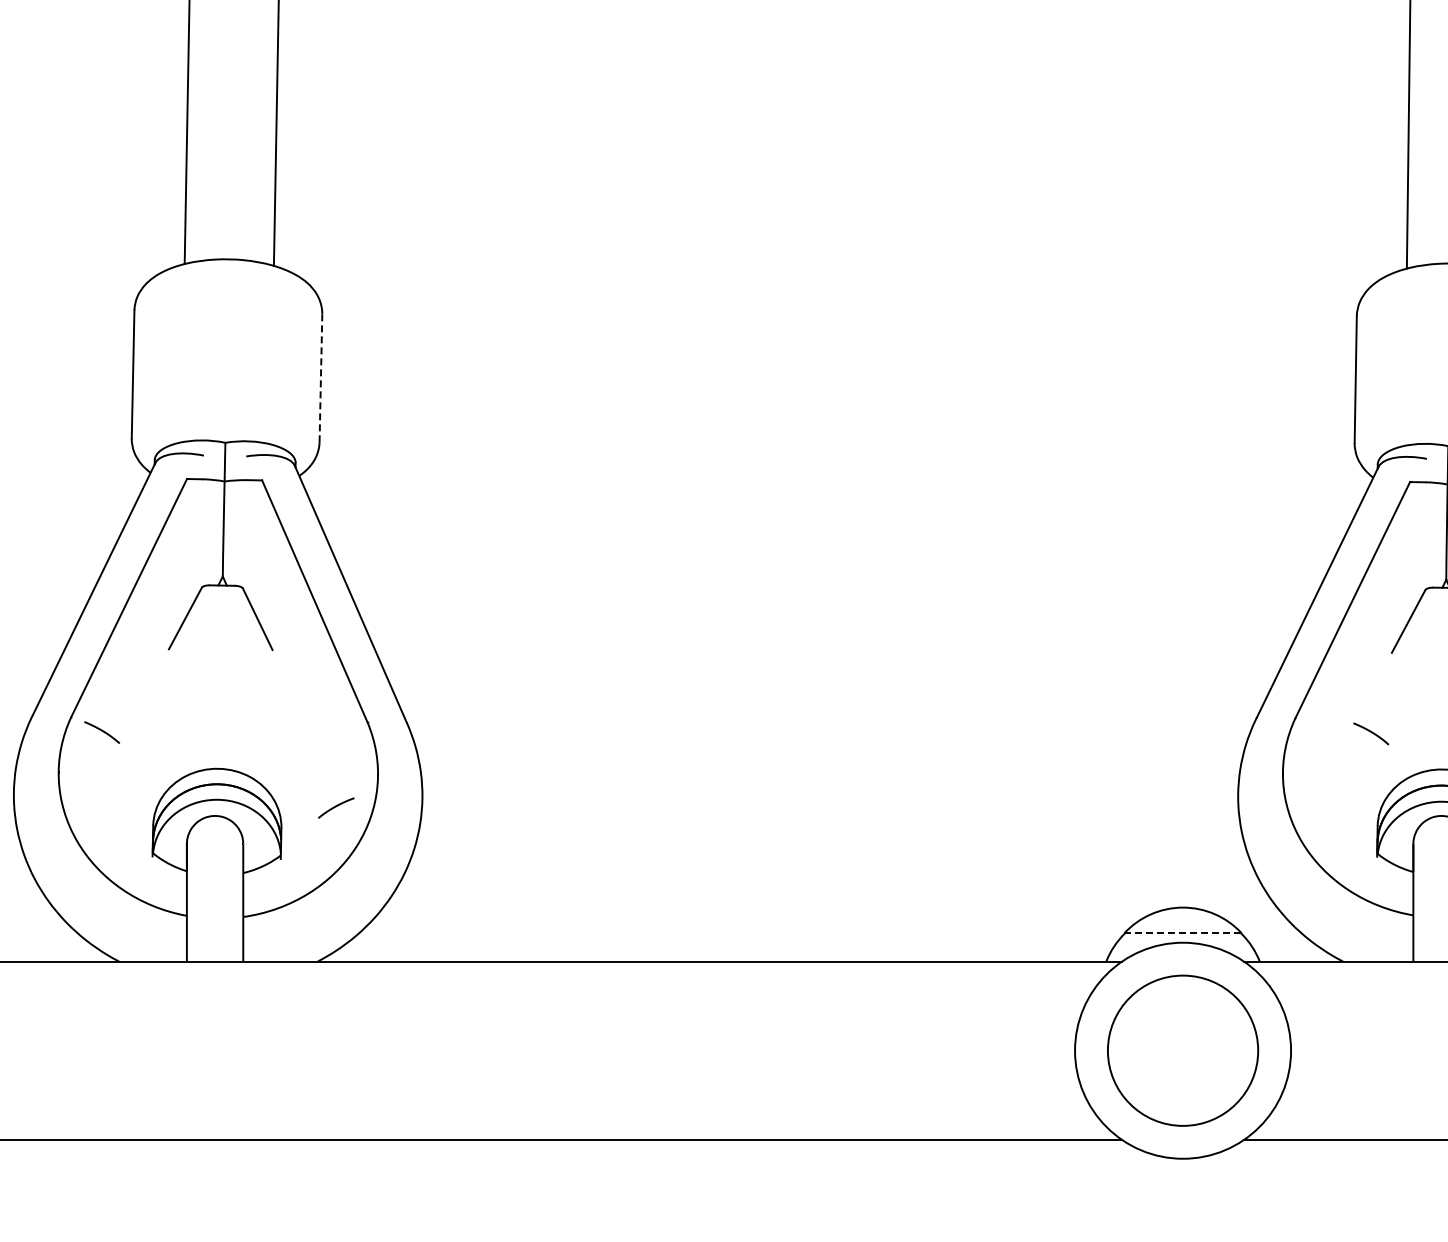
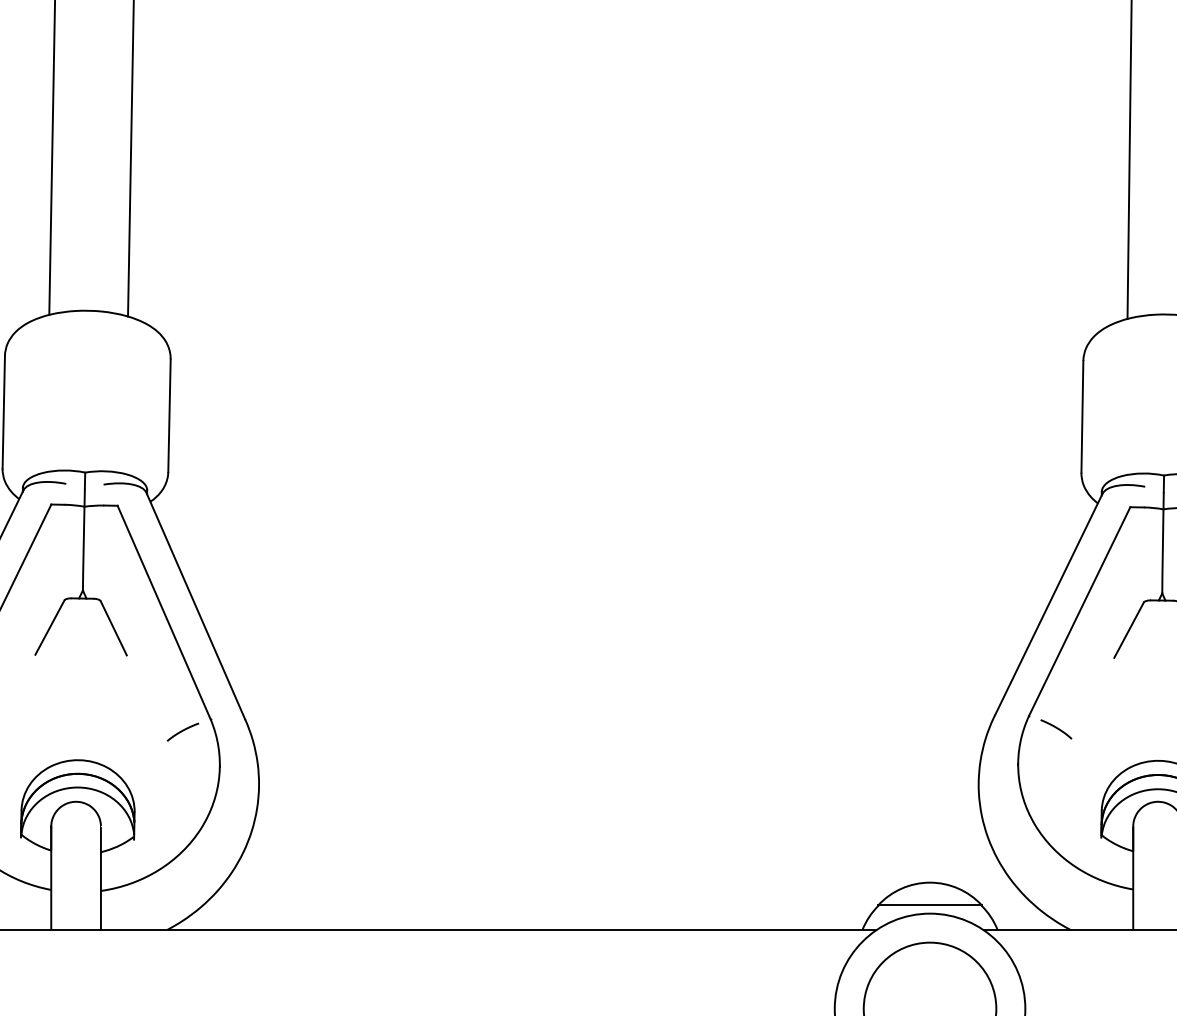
line: (320, 378) -> (169, 415), dashed -> solid
curve: (1371, 733) -> (1056, 729), moved
curve: (336, 807) -> (183, 731), moved
line: (1183, 933) -> (930, 905), dashed -> solid

